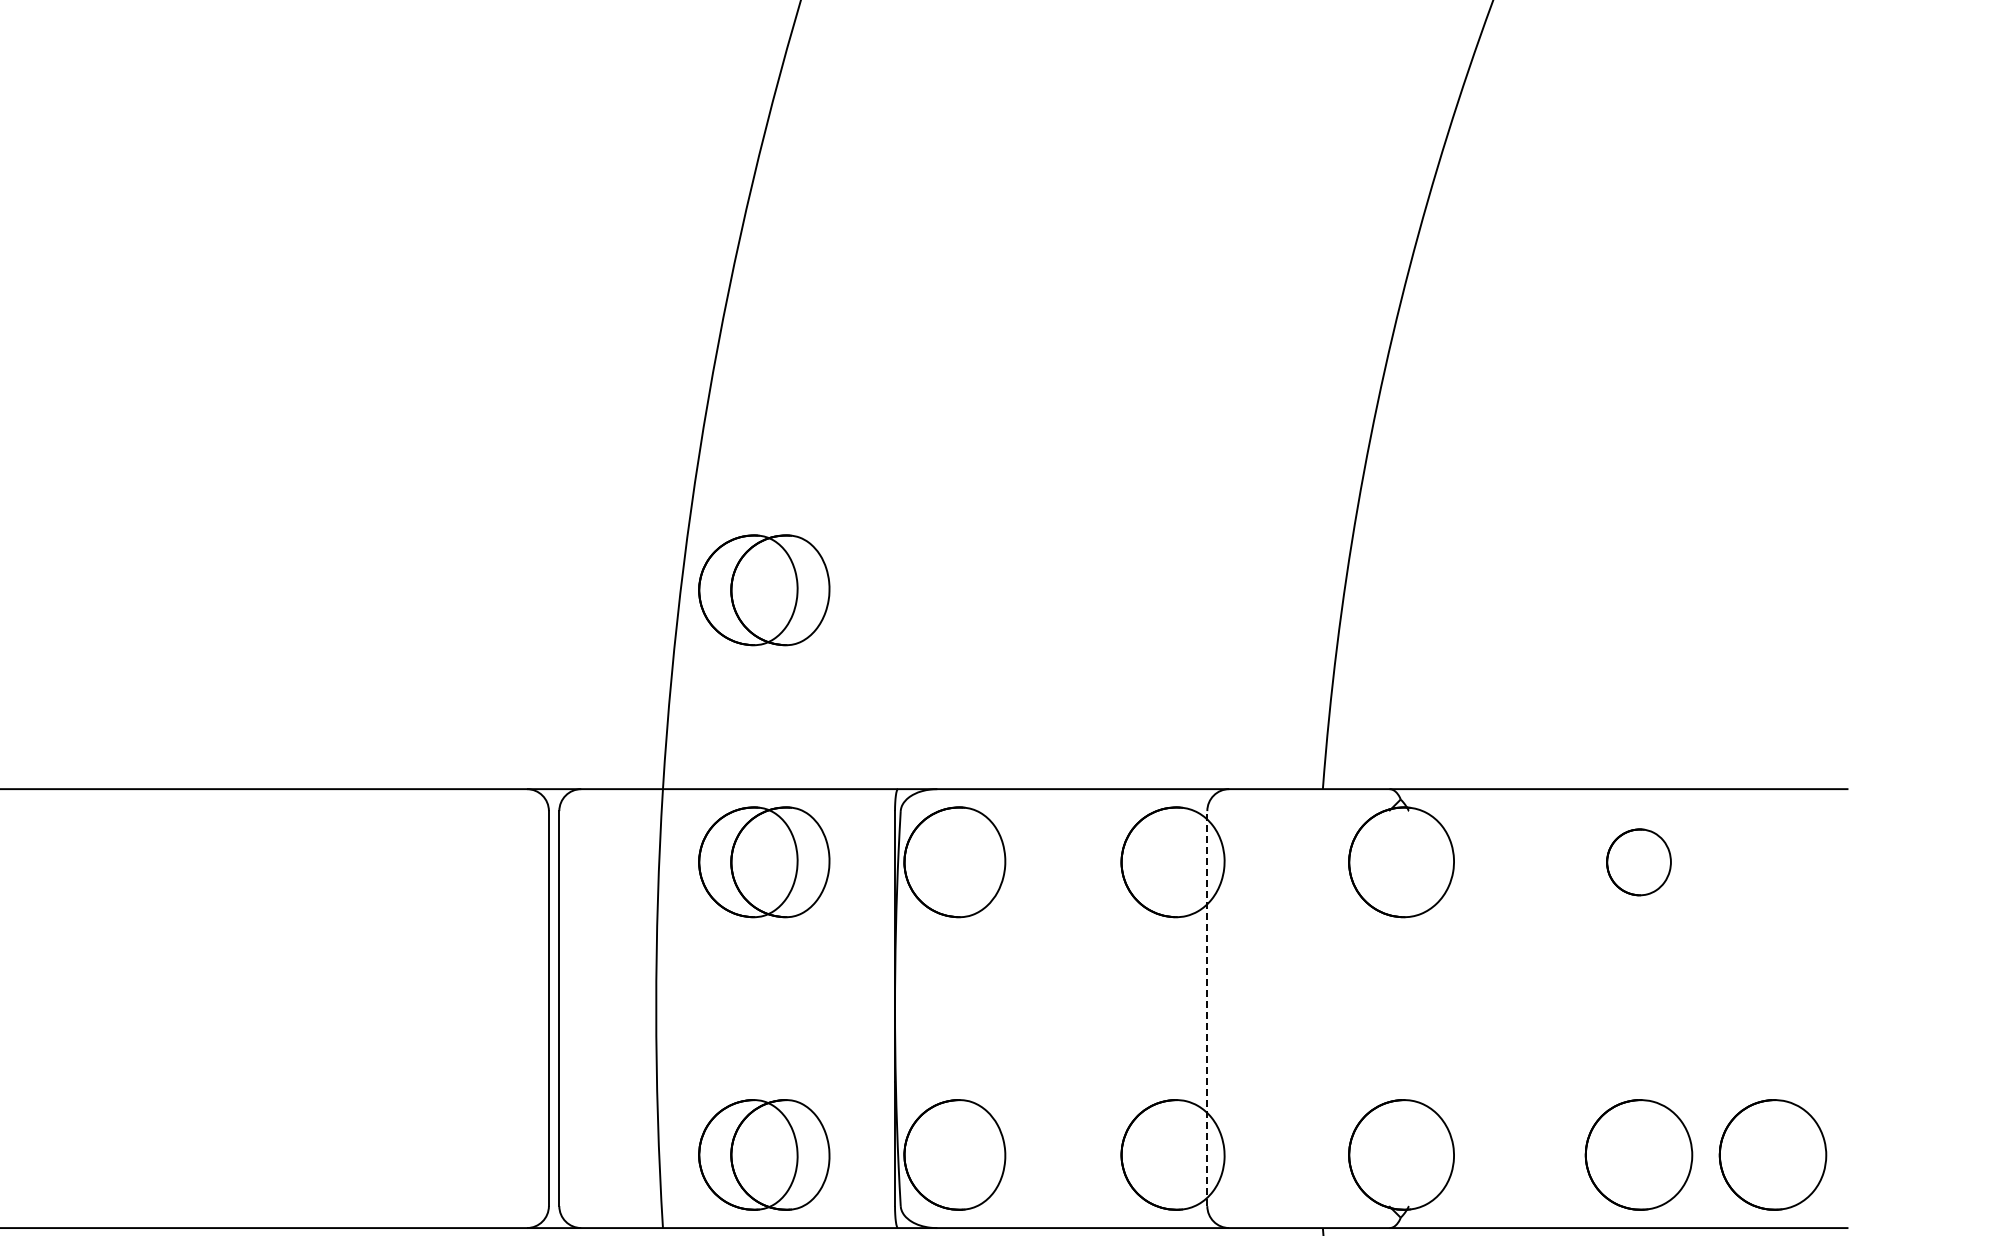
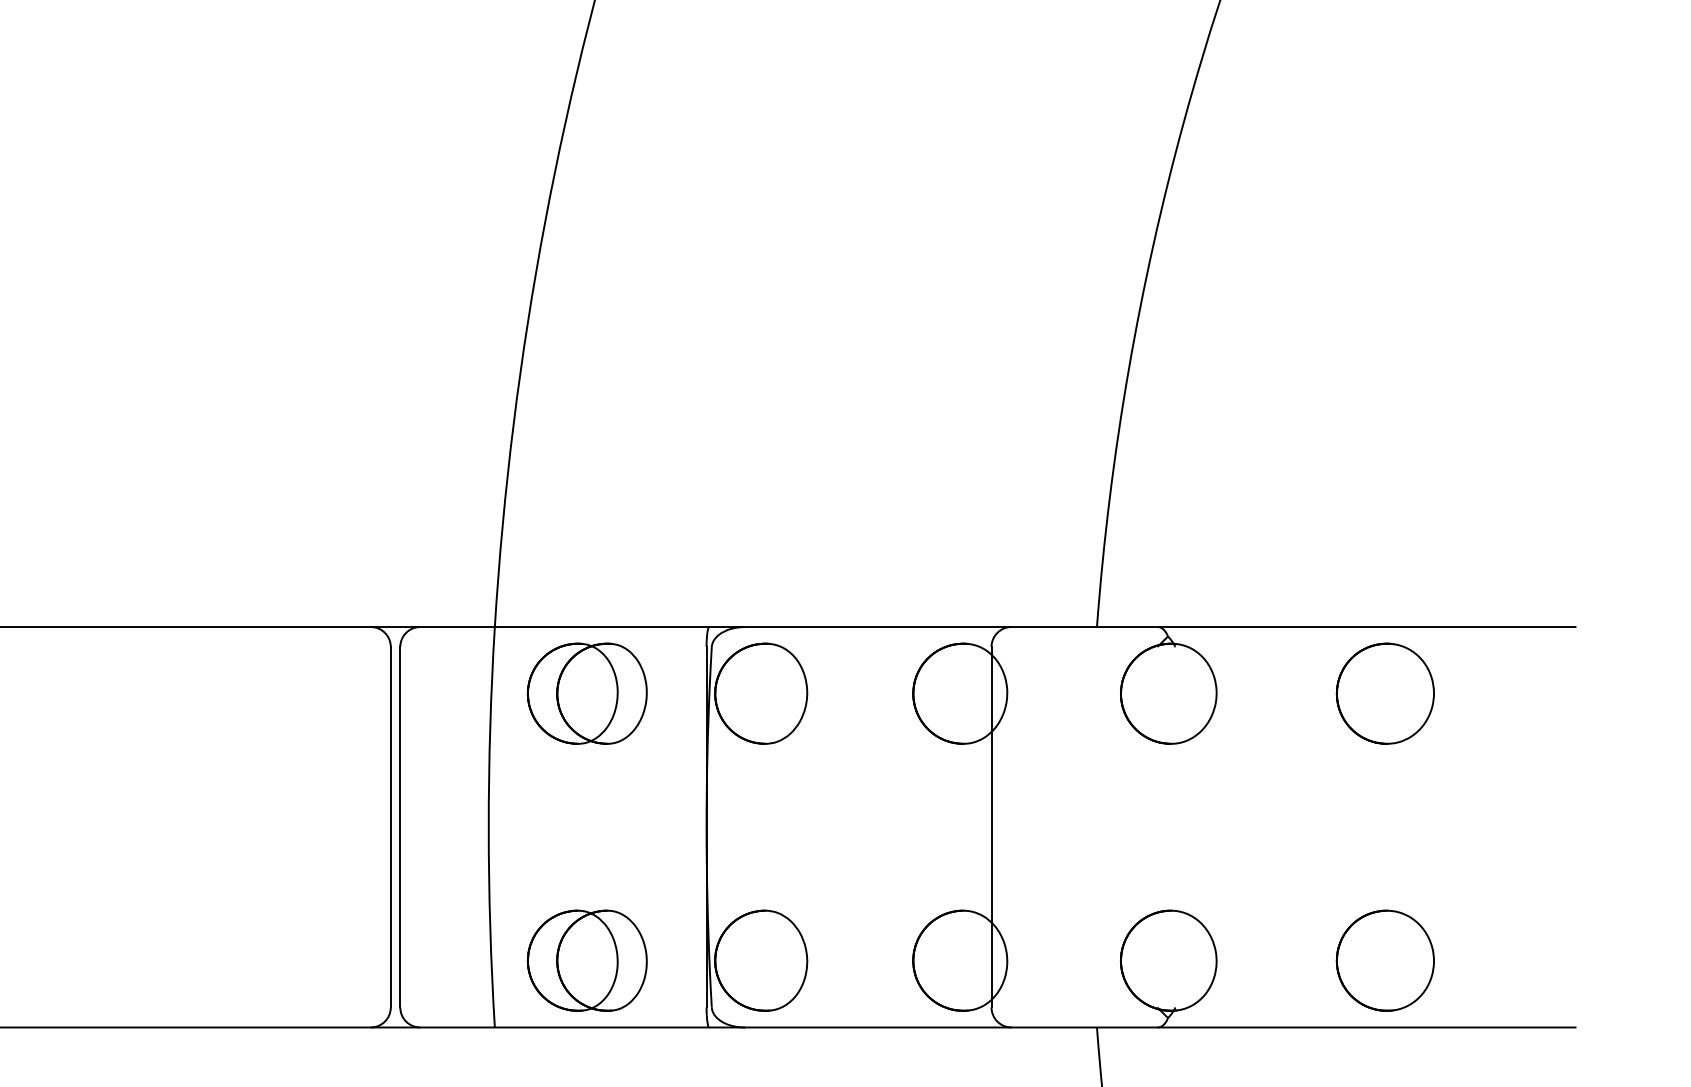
part: (764, 590) -> (587, 445), removed
part: (1638, 862) -> (1384, 693), size x1.67
line: (1207, 1008) -> (991, 827), dashed -> solid
part: (1772, 1154) -> (1507, 960), removed

